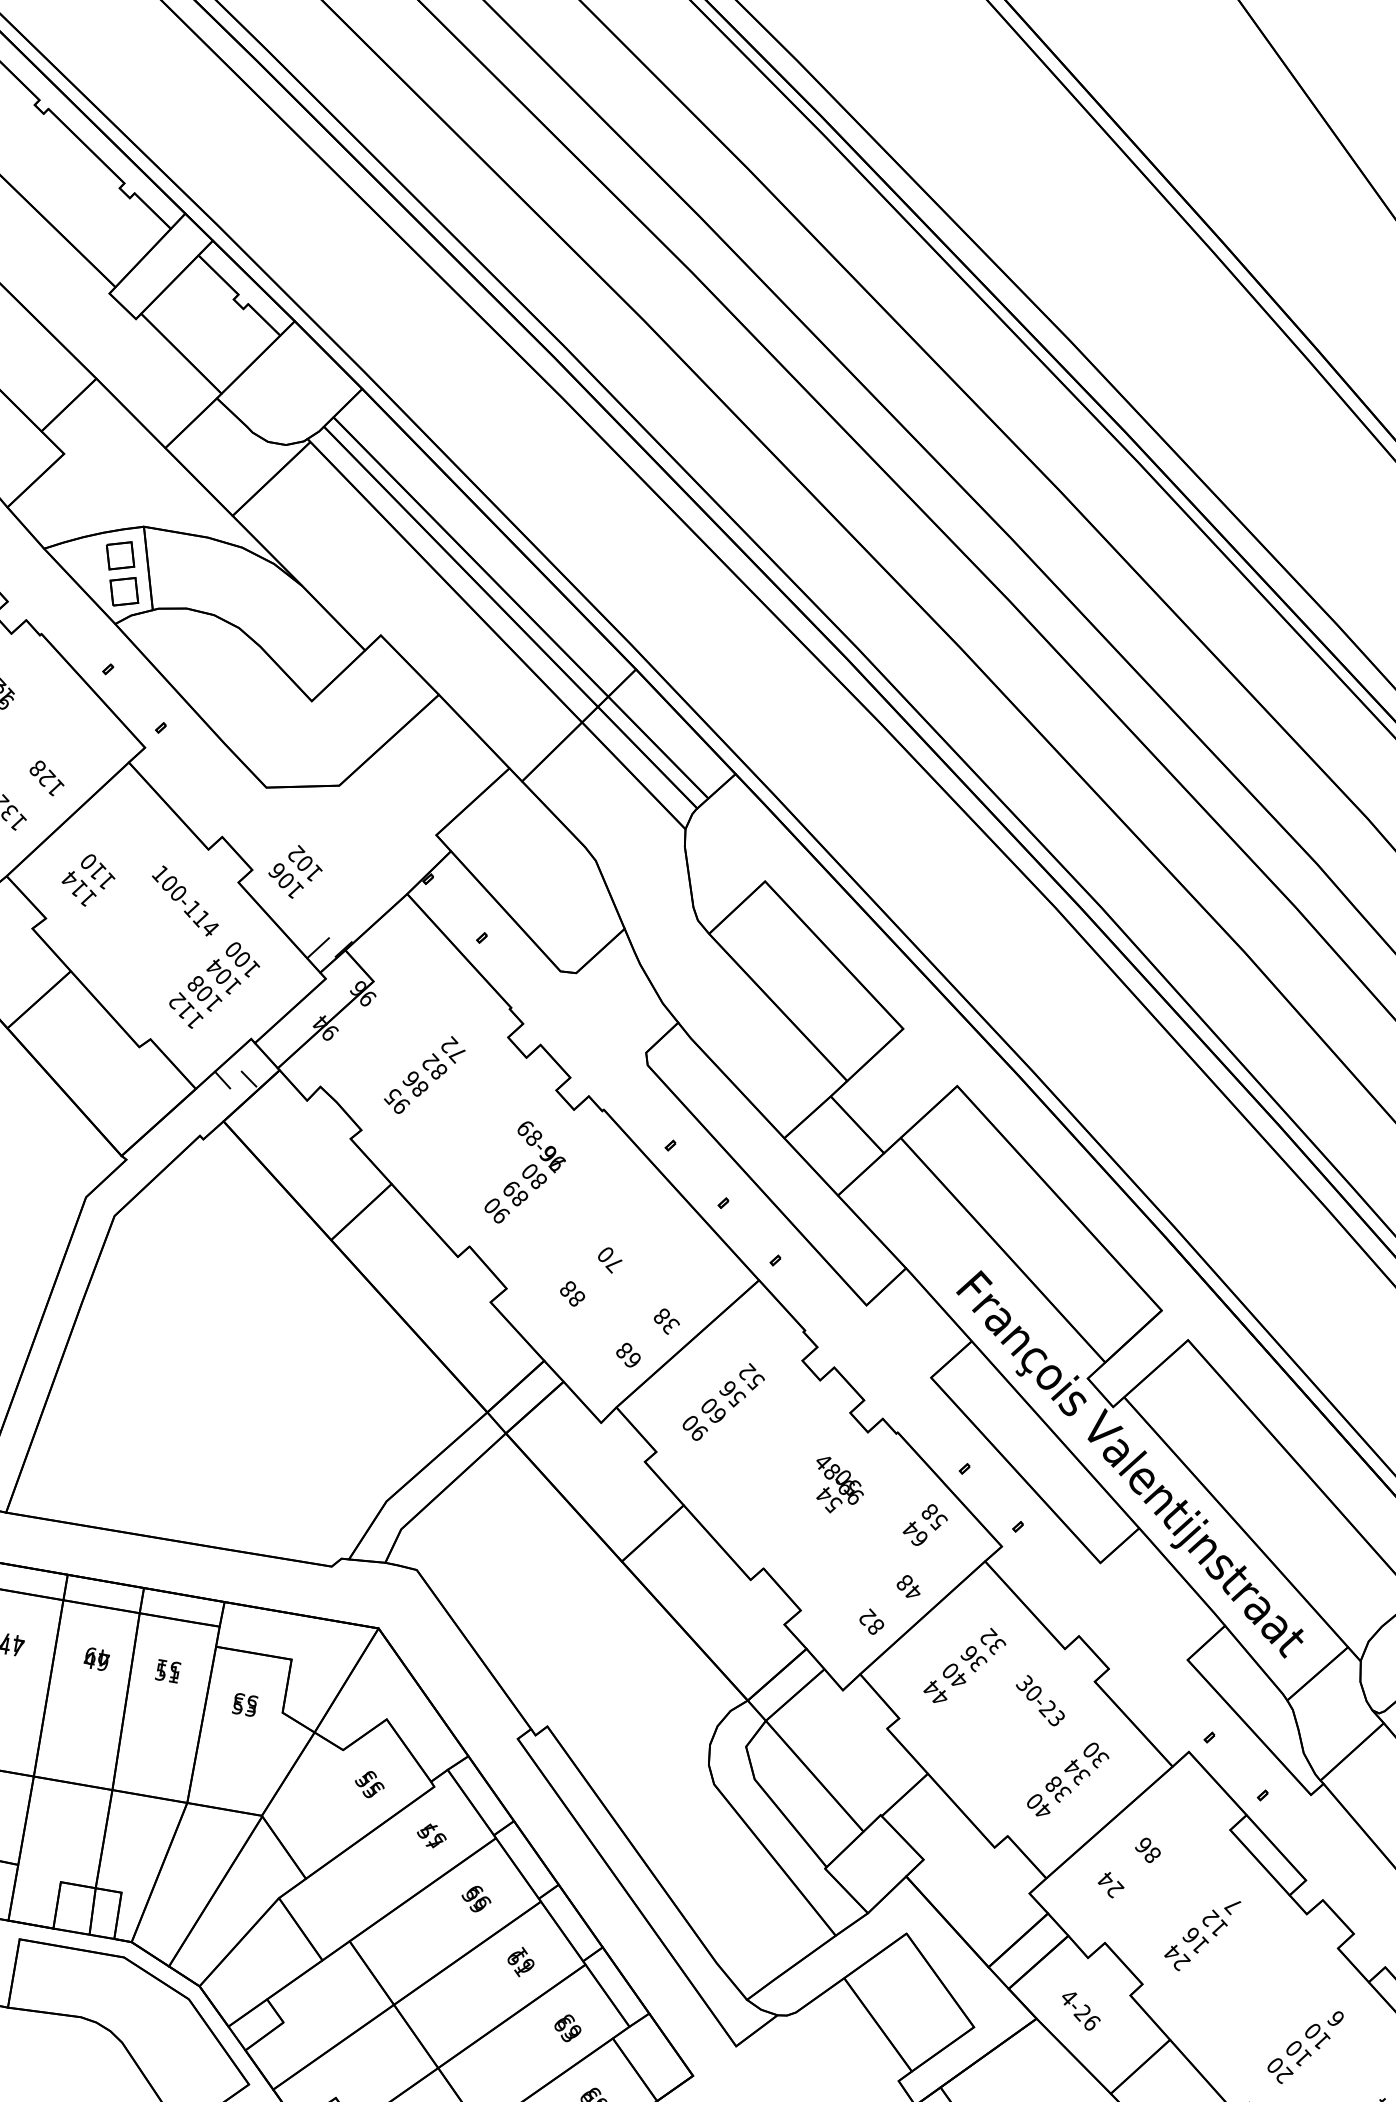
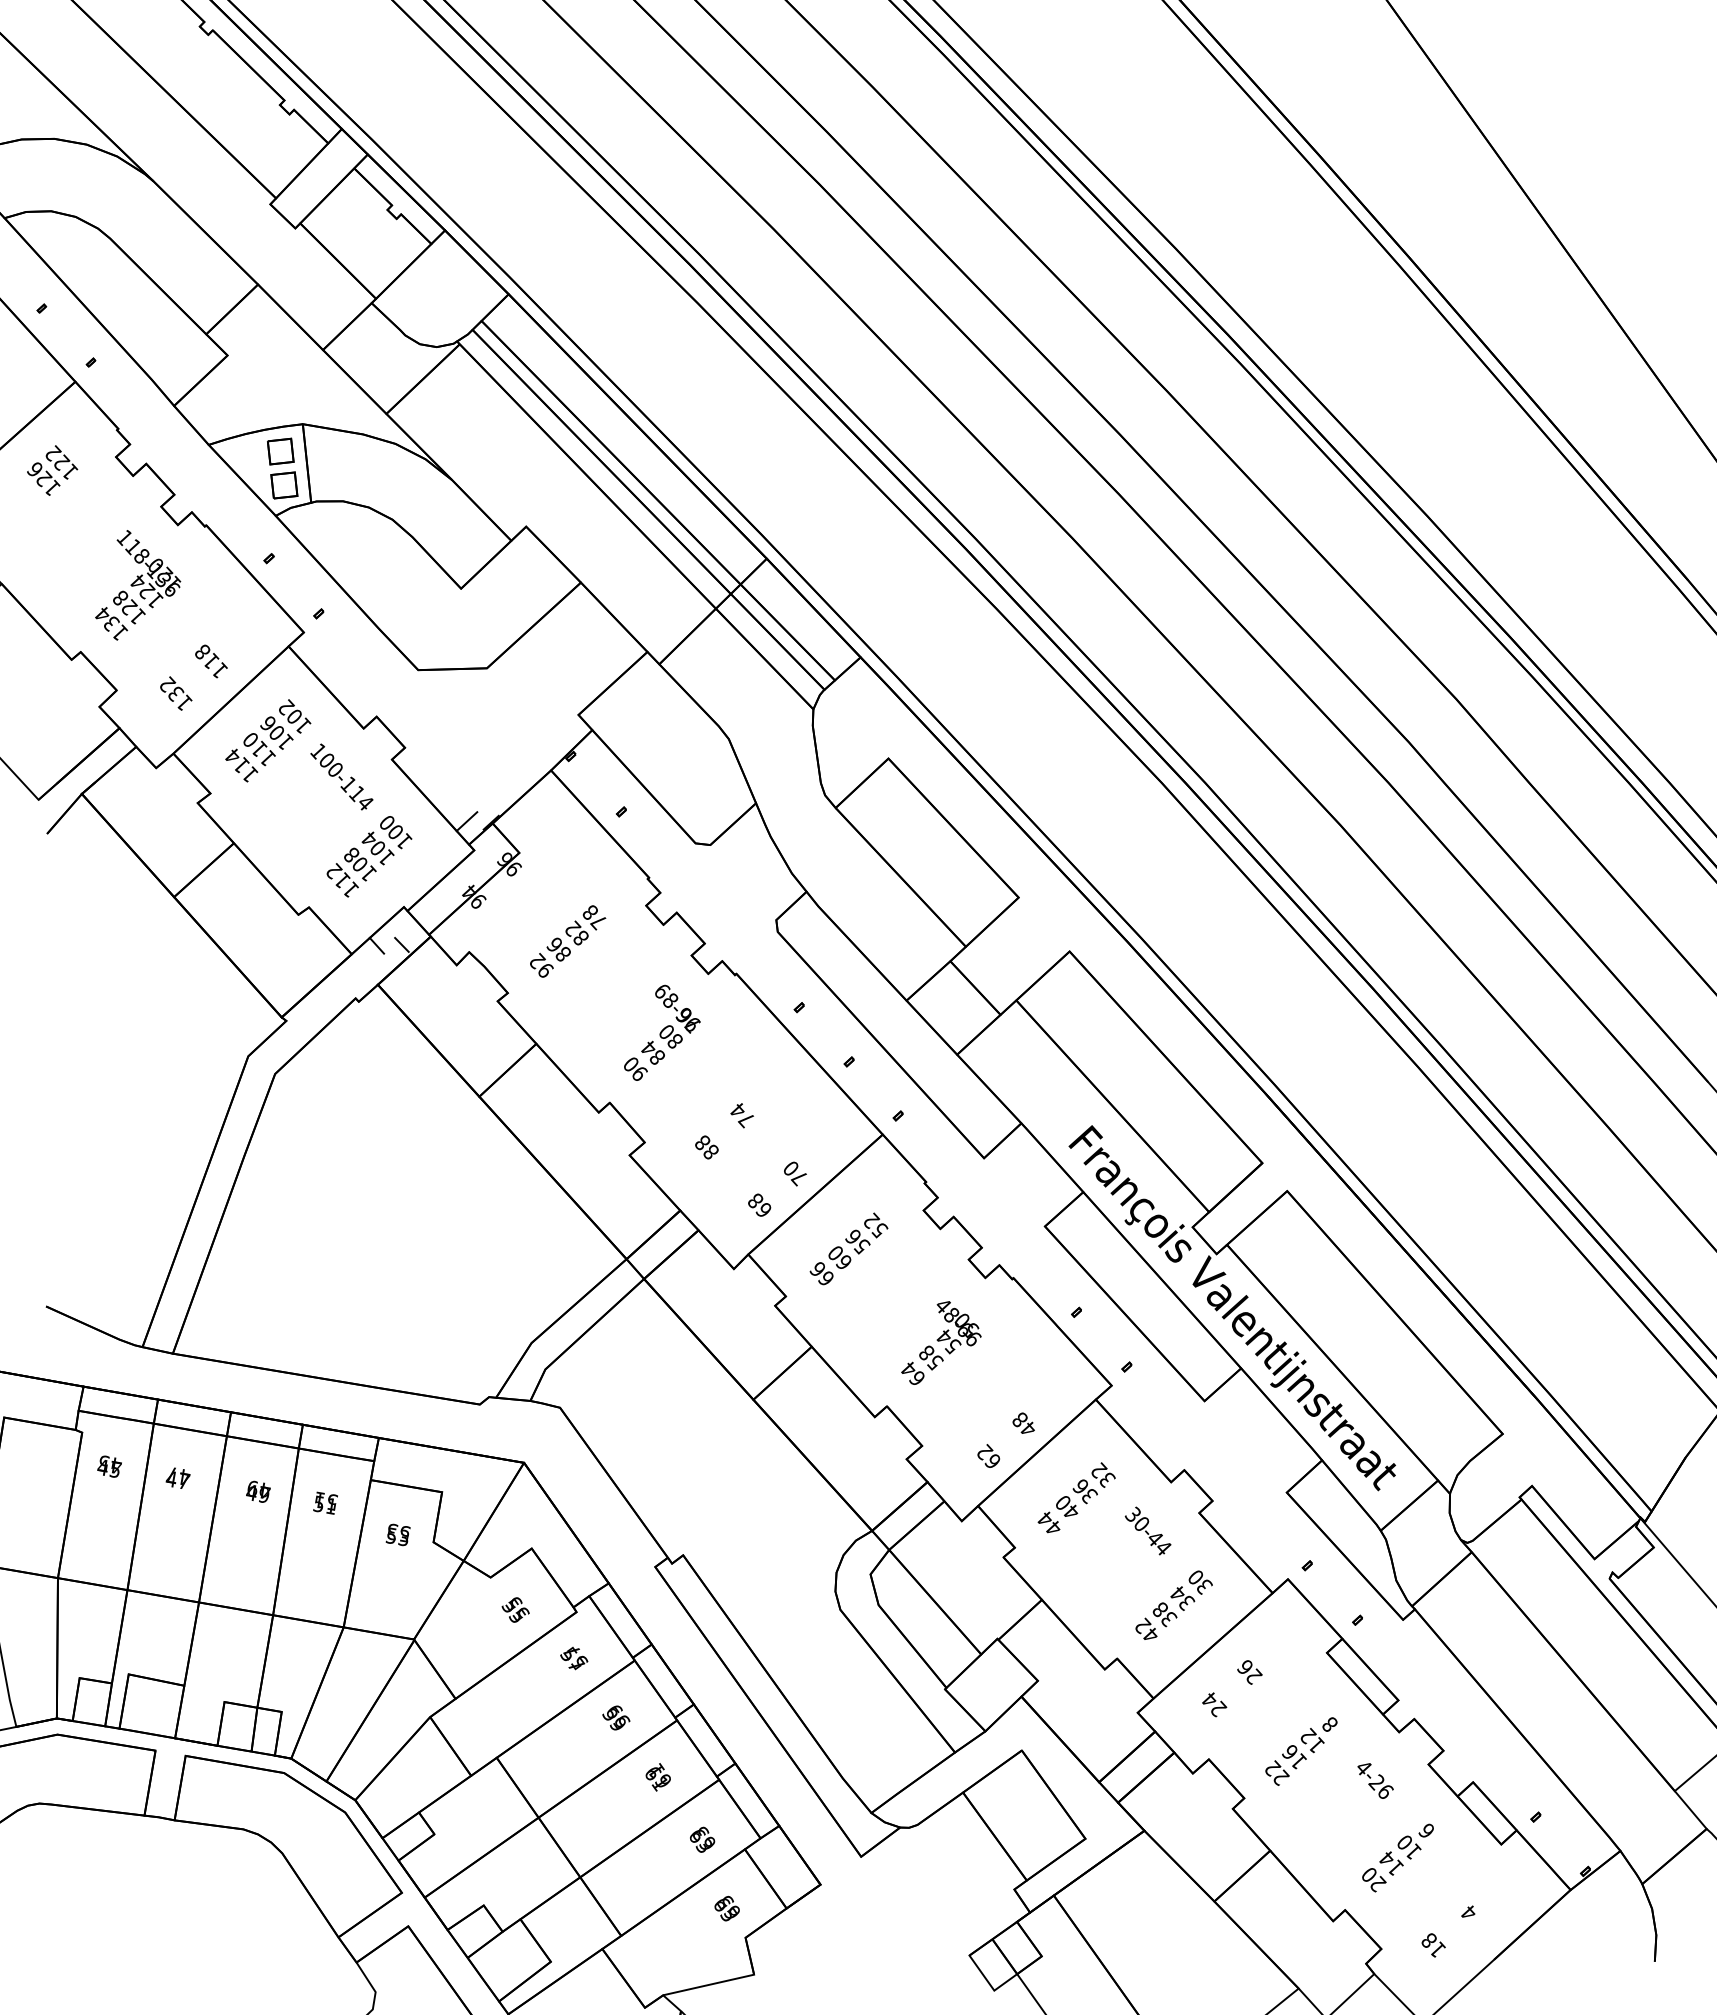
text: (48, 778) -> (212, 661), 128 -> 118
text: (295, 871) -> (285, 724), moved
text: (449, 1044) -> (590, 912), 72 -> 78
text: (392, 1095) -> (537, 960), 95 -> 92
text: (511, 1187) -> (649, 1047), 89 -> 84
text: (604, 1254) -> (737, 1110), 70 -> 74
text: (666, 1321) -> (795, 1173), 38 -> 70
text: (694, 1427) -> (821, 1273), 90 -> 66
text: (925, 1524) -> (922, 1364), moved
text: (875, 1627) -> (992, 1461), 82 -> 62
text: (1051, 1712) -> (1158, 1542), 30-23 -> 30-44
text: (1035, 1800) -> (1143, 1625), 40 -> 42
text: (1153, 1855) -> (1254, 1676), 86 -> 26
text: (1232, 1907) -> (1329, 1725), 7 -> 8
text: (1172, 1952) -> (1272, 1768), 24 -> 22
text: (1081, 2010) -> (1375, 1780), moved
text: (1293, 2048) -> (1386, 1858), 10 -> 14

